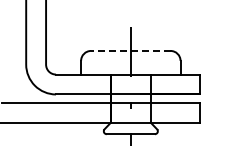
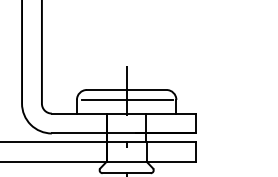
line: (130, 50) -> (126, 89), dashed -> solid
line: (131, 60) -> (127, 99), added

